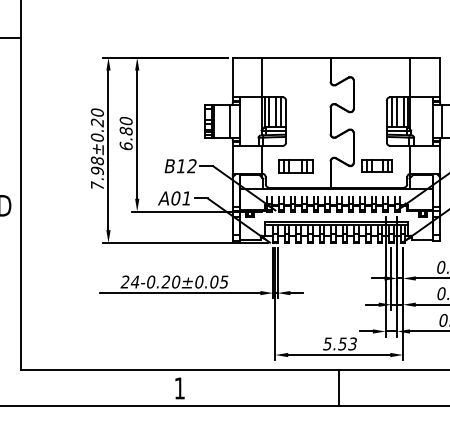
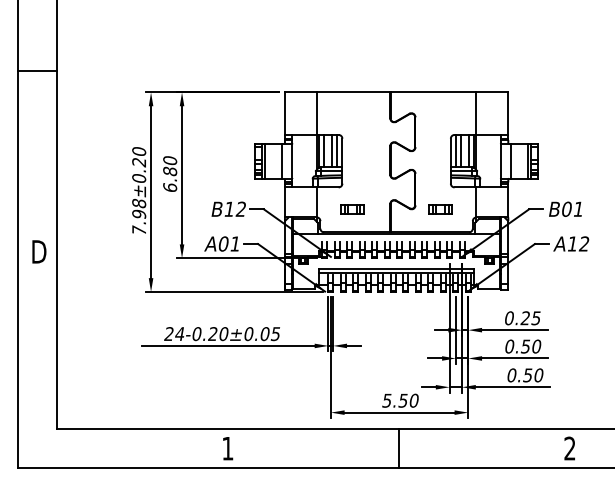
part: (295, 166) -> (352, 209), size x0.62
part: (377, 166) -> (440, 209), size x0.71
text: (352, 343) -> (413, 400), 5.53 -> 5.50

